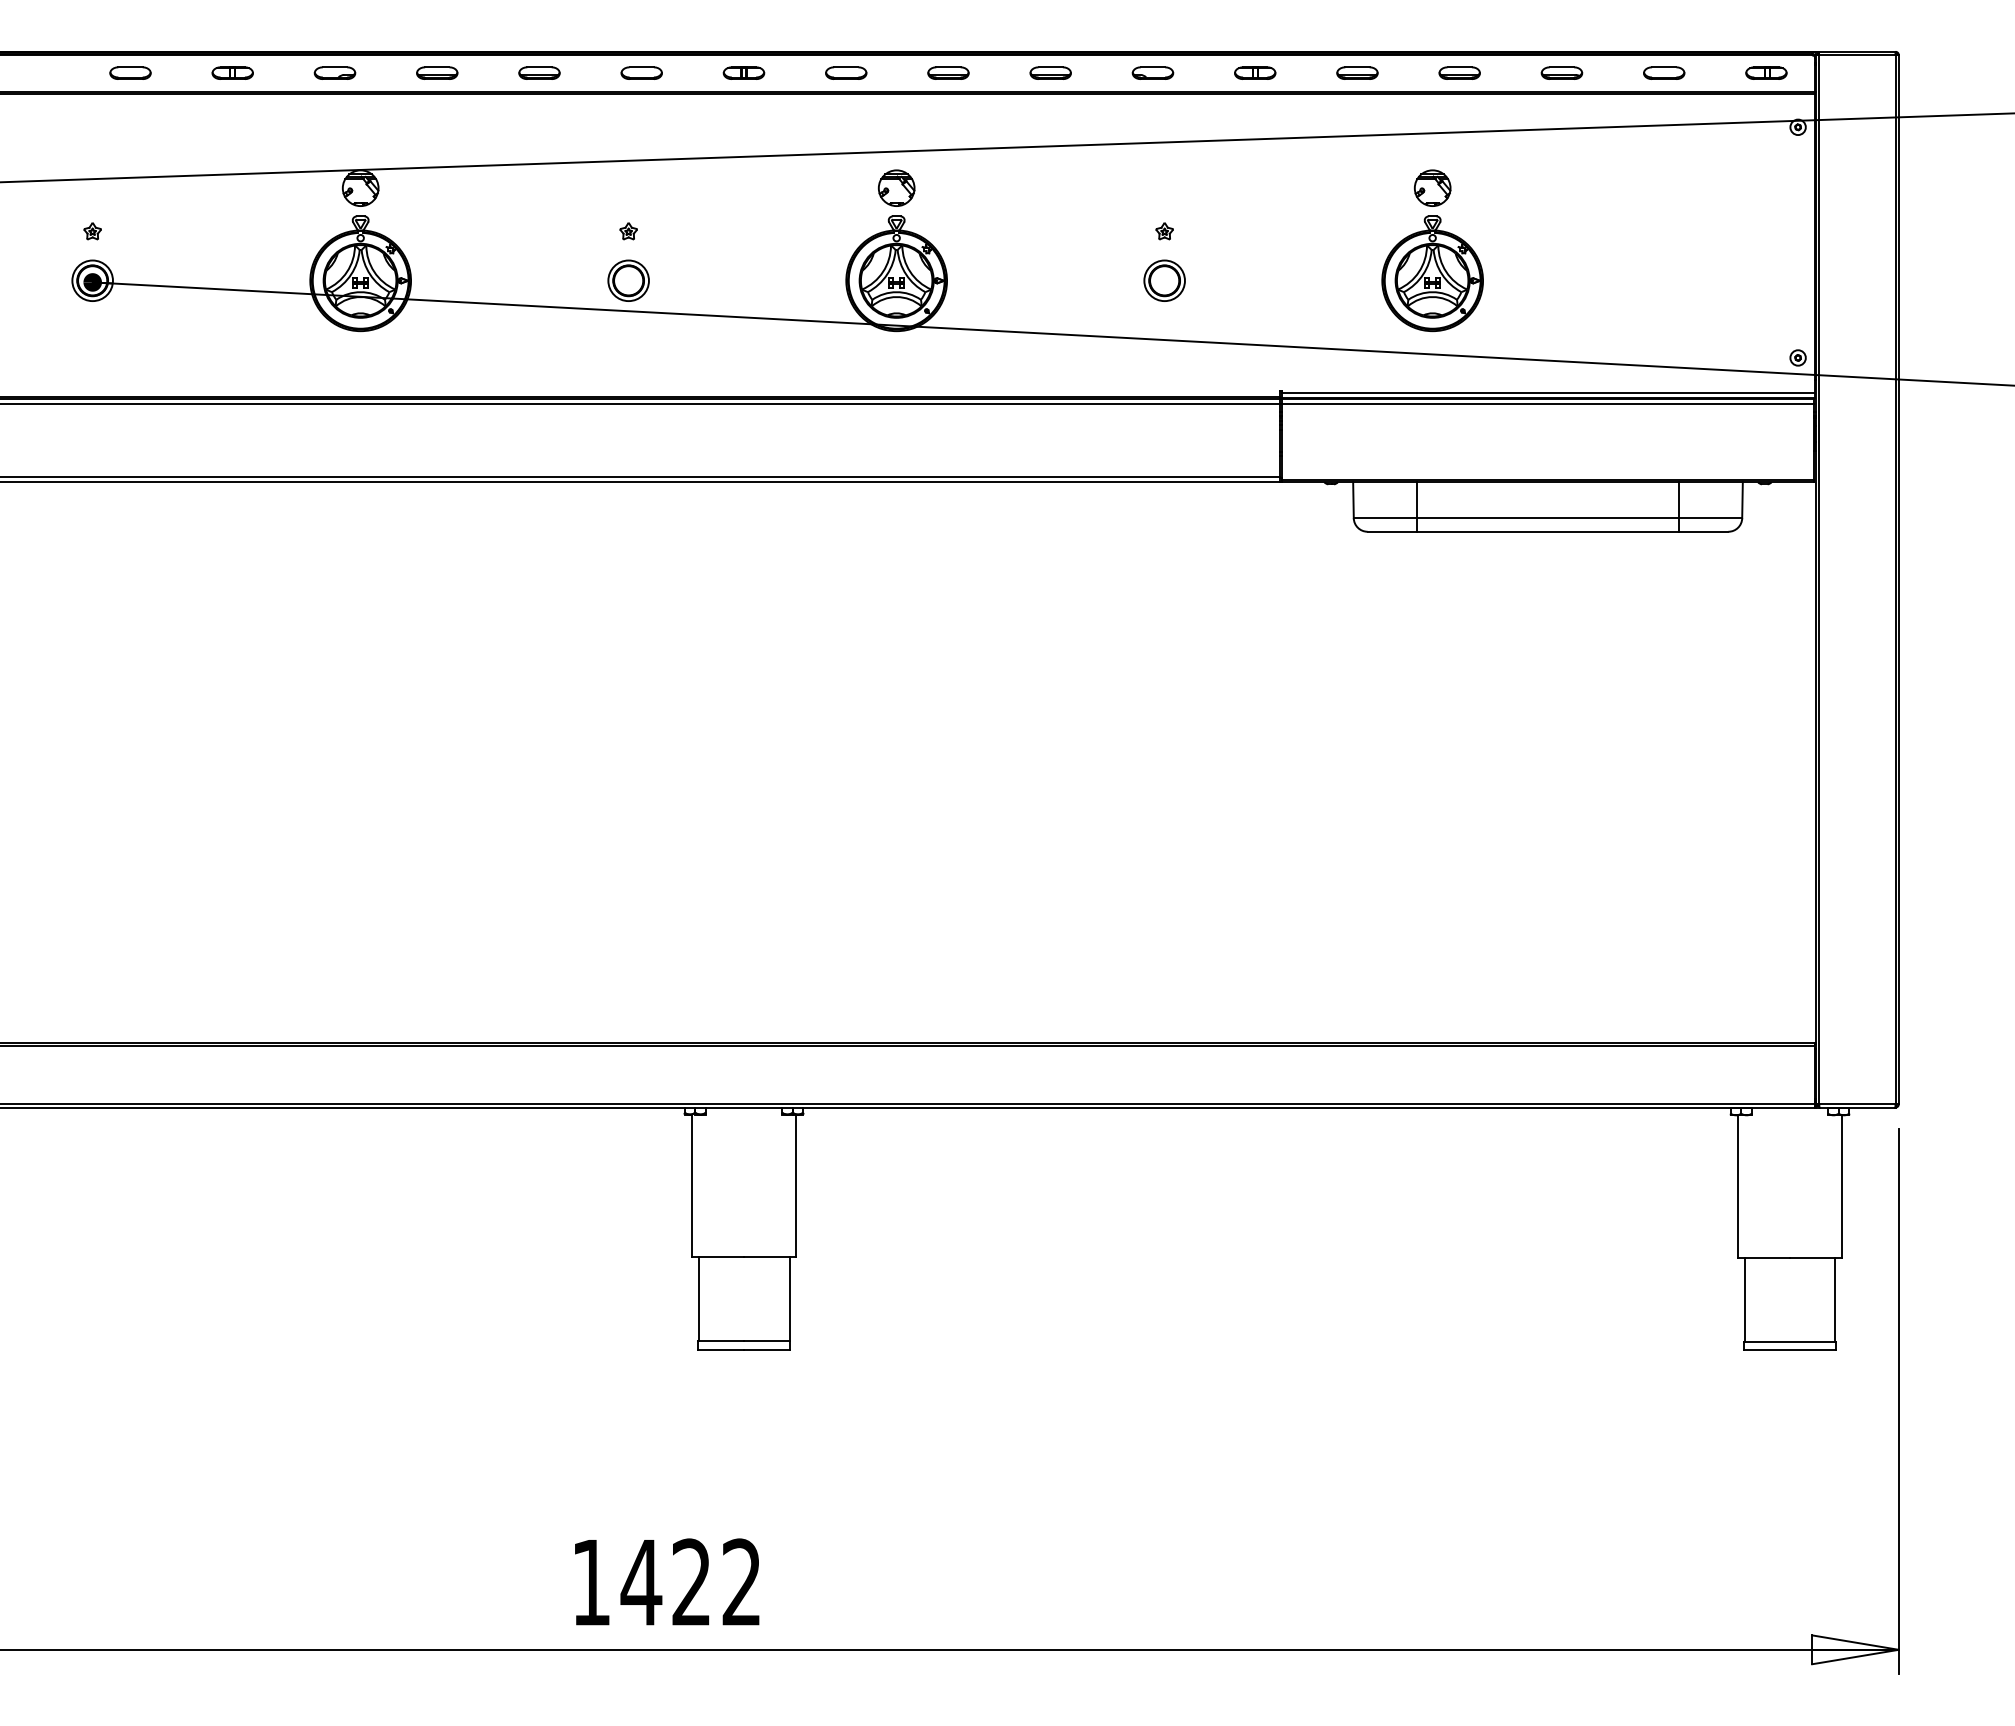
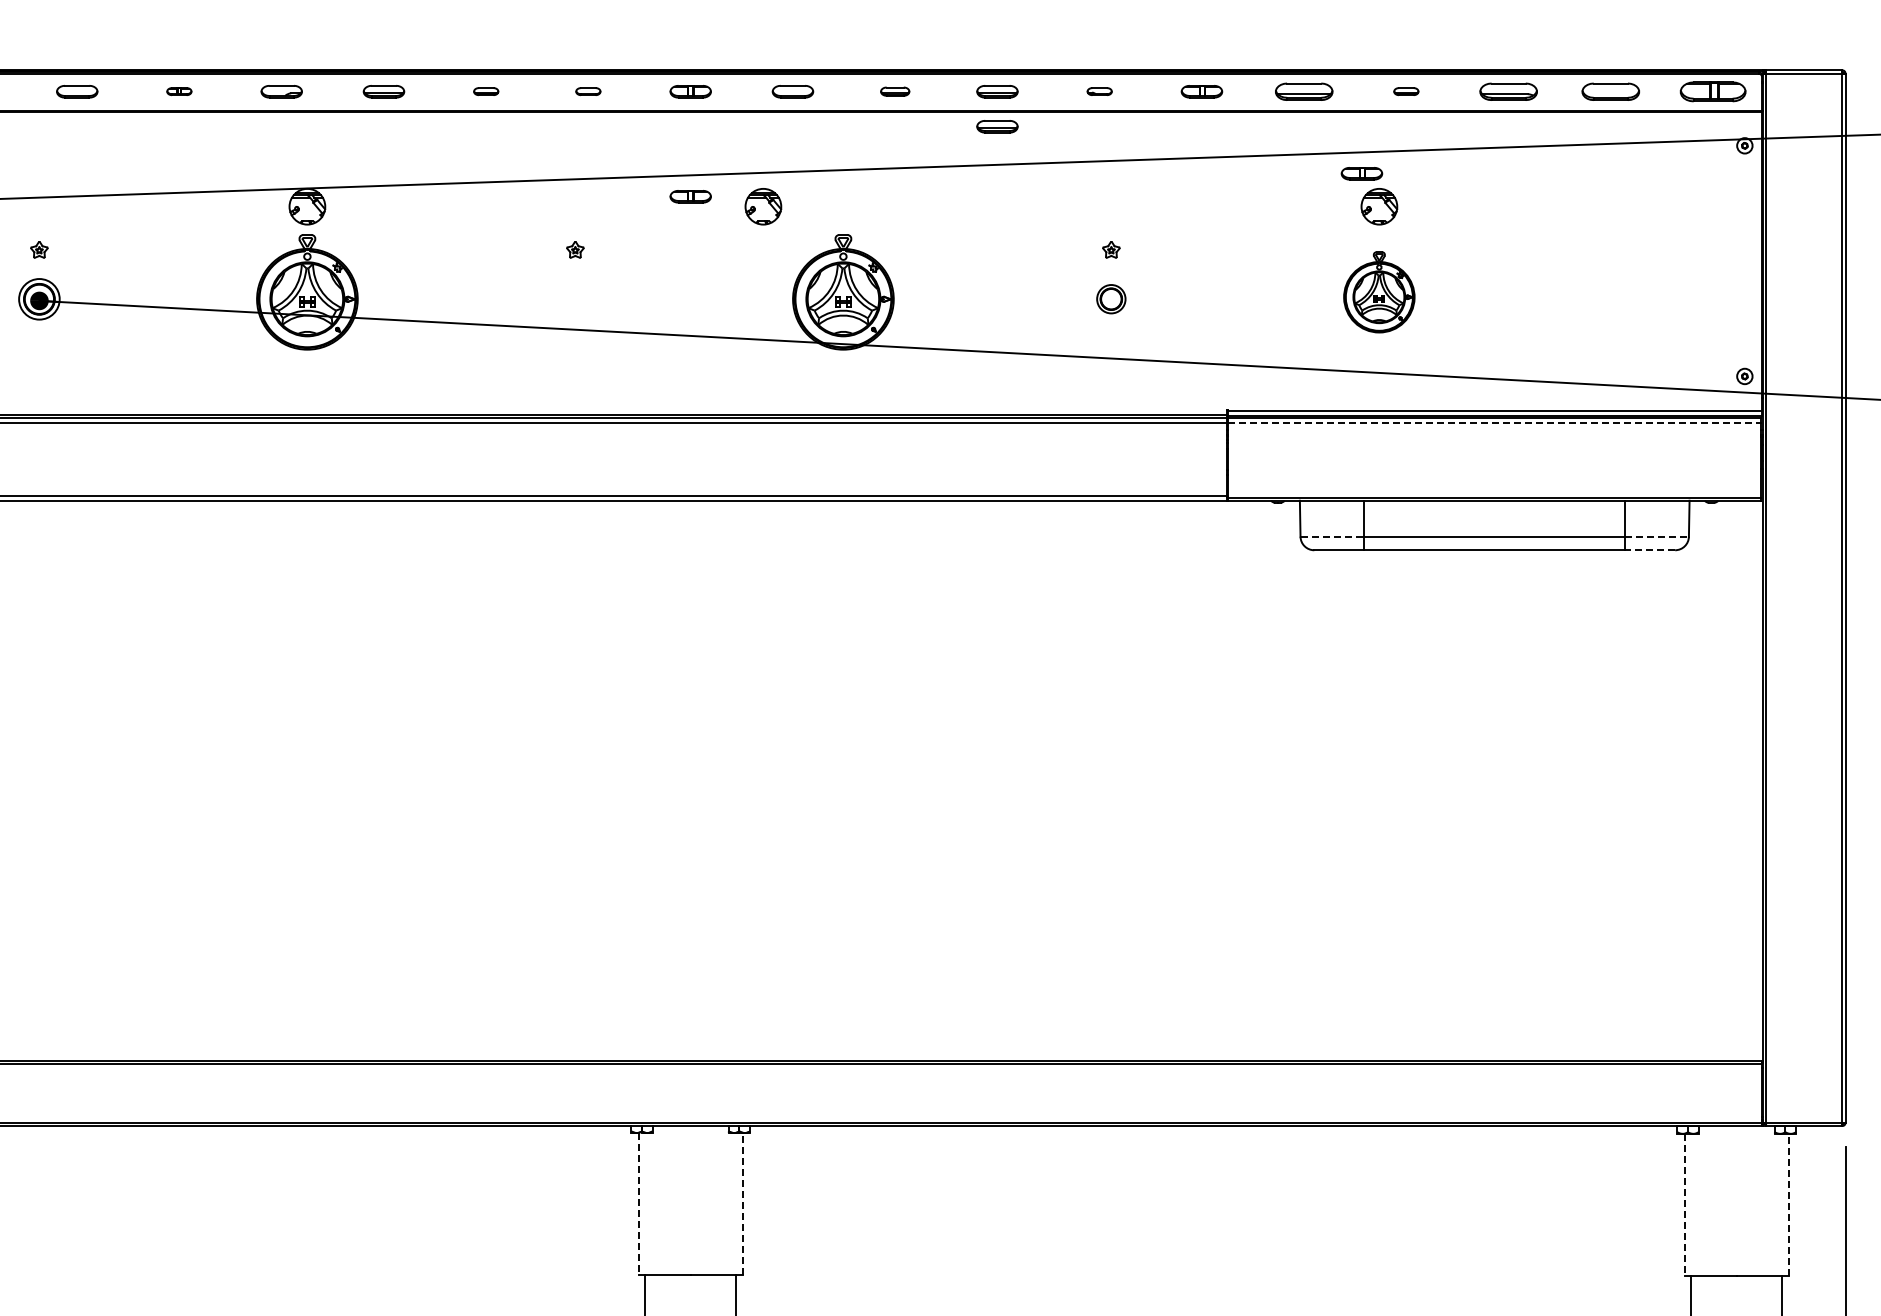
part: (232, 72) -> (179, 91), size x0.6
part: (539, 72) -> (486, 91), size x0.6
part: (641, 72) -> (588, 91), size x0.6
part: (948, 72) -> (895, 91), size x0.7
part: (1152, 72) -> (1099, 91), size x0.6
part: (1357, 72) -> (1304, 91), size x1.4
part: (1459, 72) -> (1406, 91), size x0.6
part: (1561, 72) -> (1508, 91), size x1.4
part: (1664, 72) -> (1611, 91), size x1.4
part: (1766, 72) -> (1713, 91), size x1.6
part: (1050, 107) -> (997, 126), added
part: (1415, 154) -> (1362, 173), added
part: (743, 177) -> (690, 196), added
part: (896, 187) -> (763, 206), moved
part: (1432, 273) -> (1379, 292), size x0.7
part: (628, 280) -> (575, 299), removed
part: (1164, 280) -> (1111, 299), size x0.7
line: (1548, 404) -> (1495, 423), solid -> dashed
line: (1385, 518) -> (1332, 537), solid -> dashed
line: (1710, 518) -> (1657, 537), solid -> dashed
line: (1703, 531) -> (1650, 550), solid -> dashed
line: (795, 1185) -> (742, 1204), solid -> dashed
line: (692, 1186) -> (639, 1205), solid -> dashed
line: (1841, 1186) -> (1788, 1205), solid -> dashed
line: (1738, 1187) -> (1685, 1206), solid -> dashed

